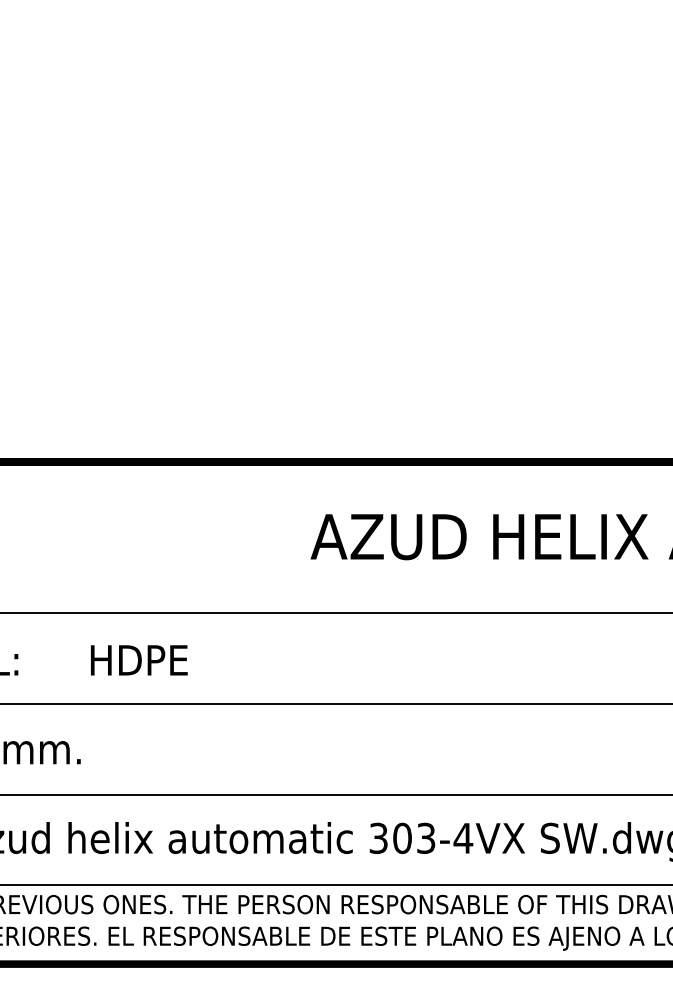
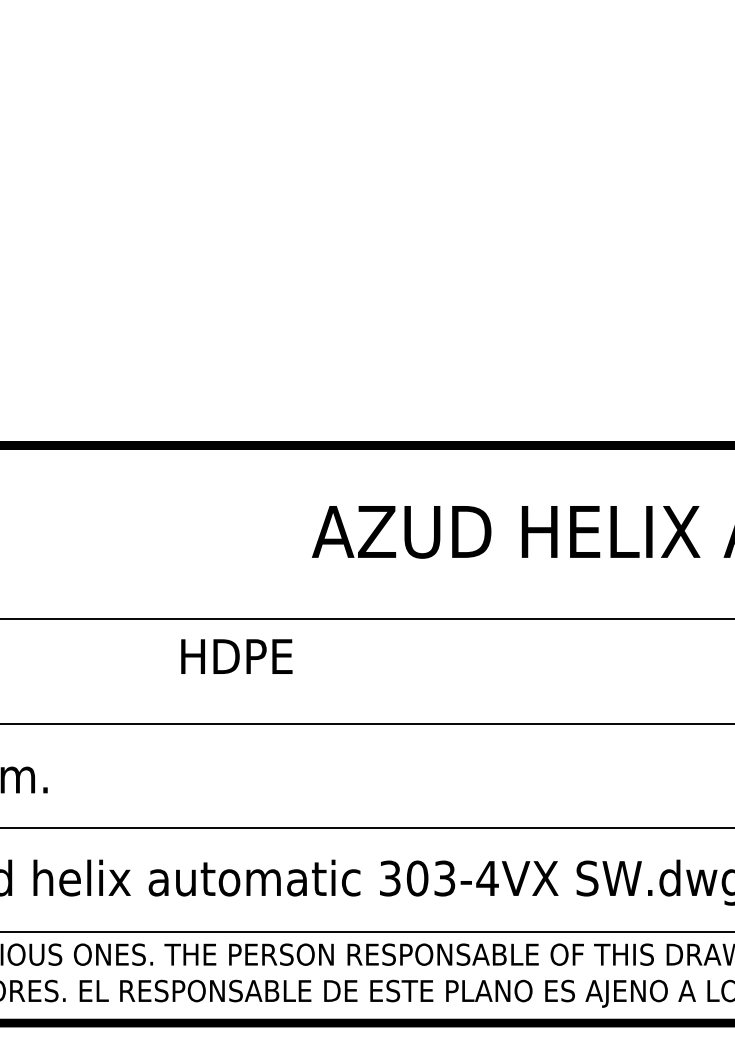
text: (139, 660) -> (237, 656), moved

